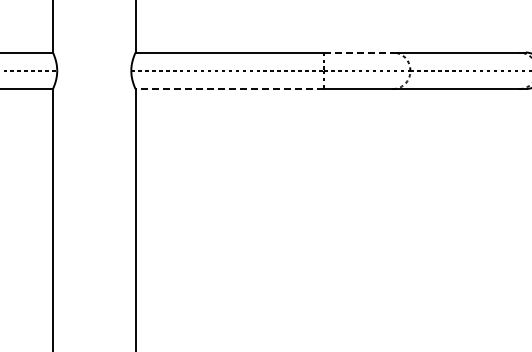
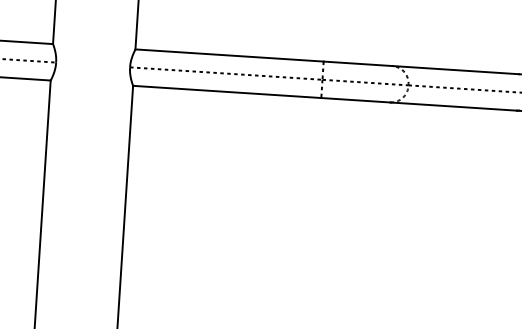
line: (358, 52) -> (357, 63), dashed -> solid
line: (229, 89) -> (226, 92), dashed -> solid

